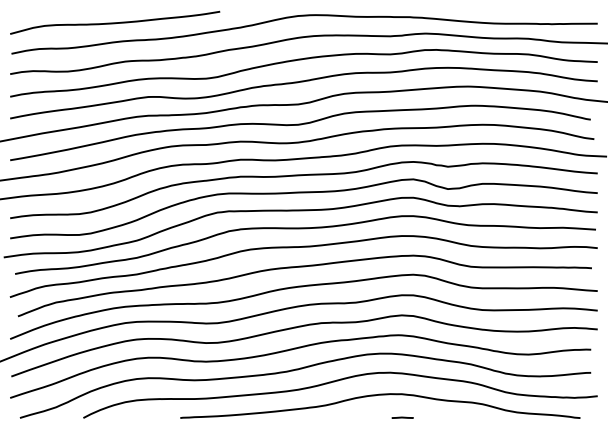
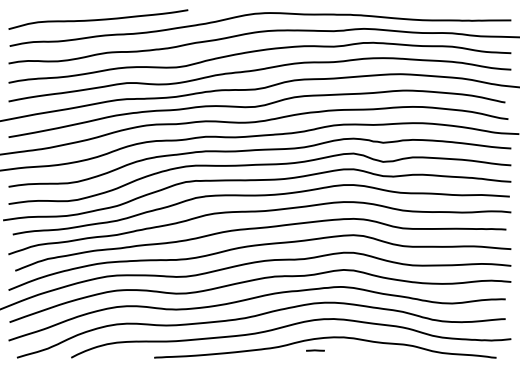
line: (402, 417) -> (315, 350), moved

